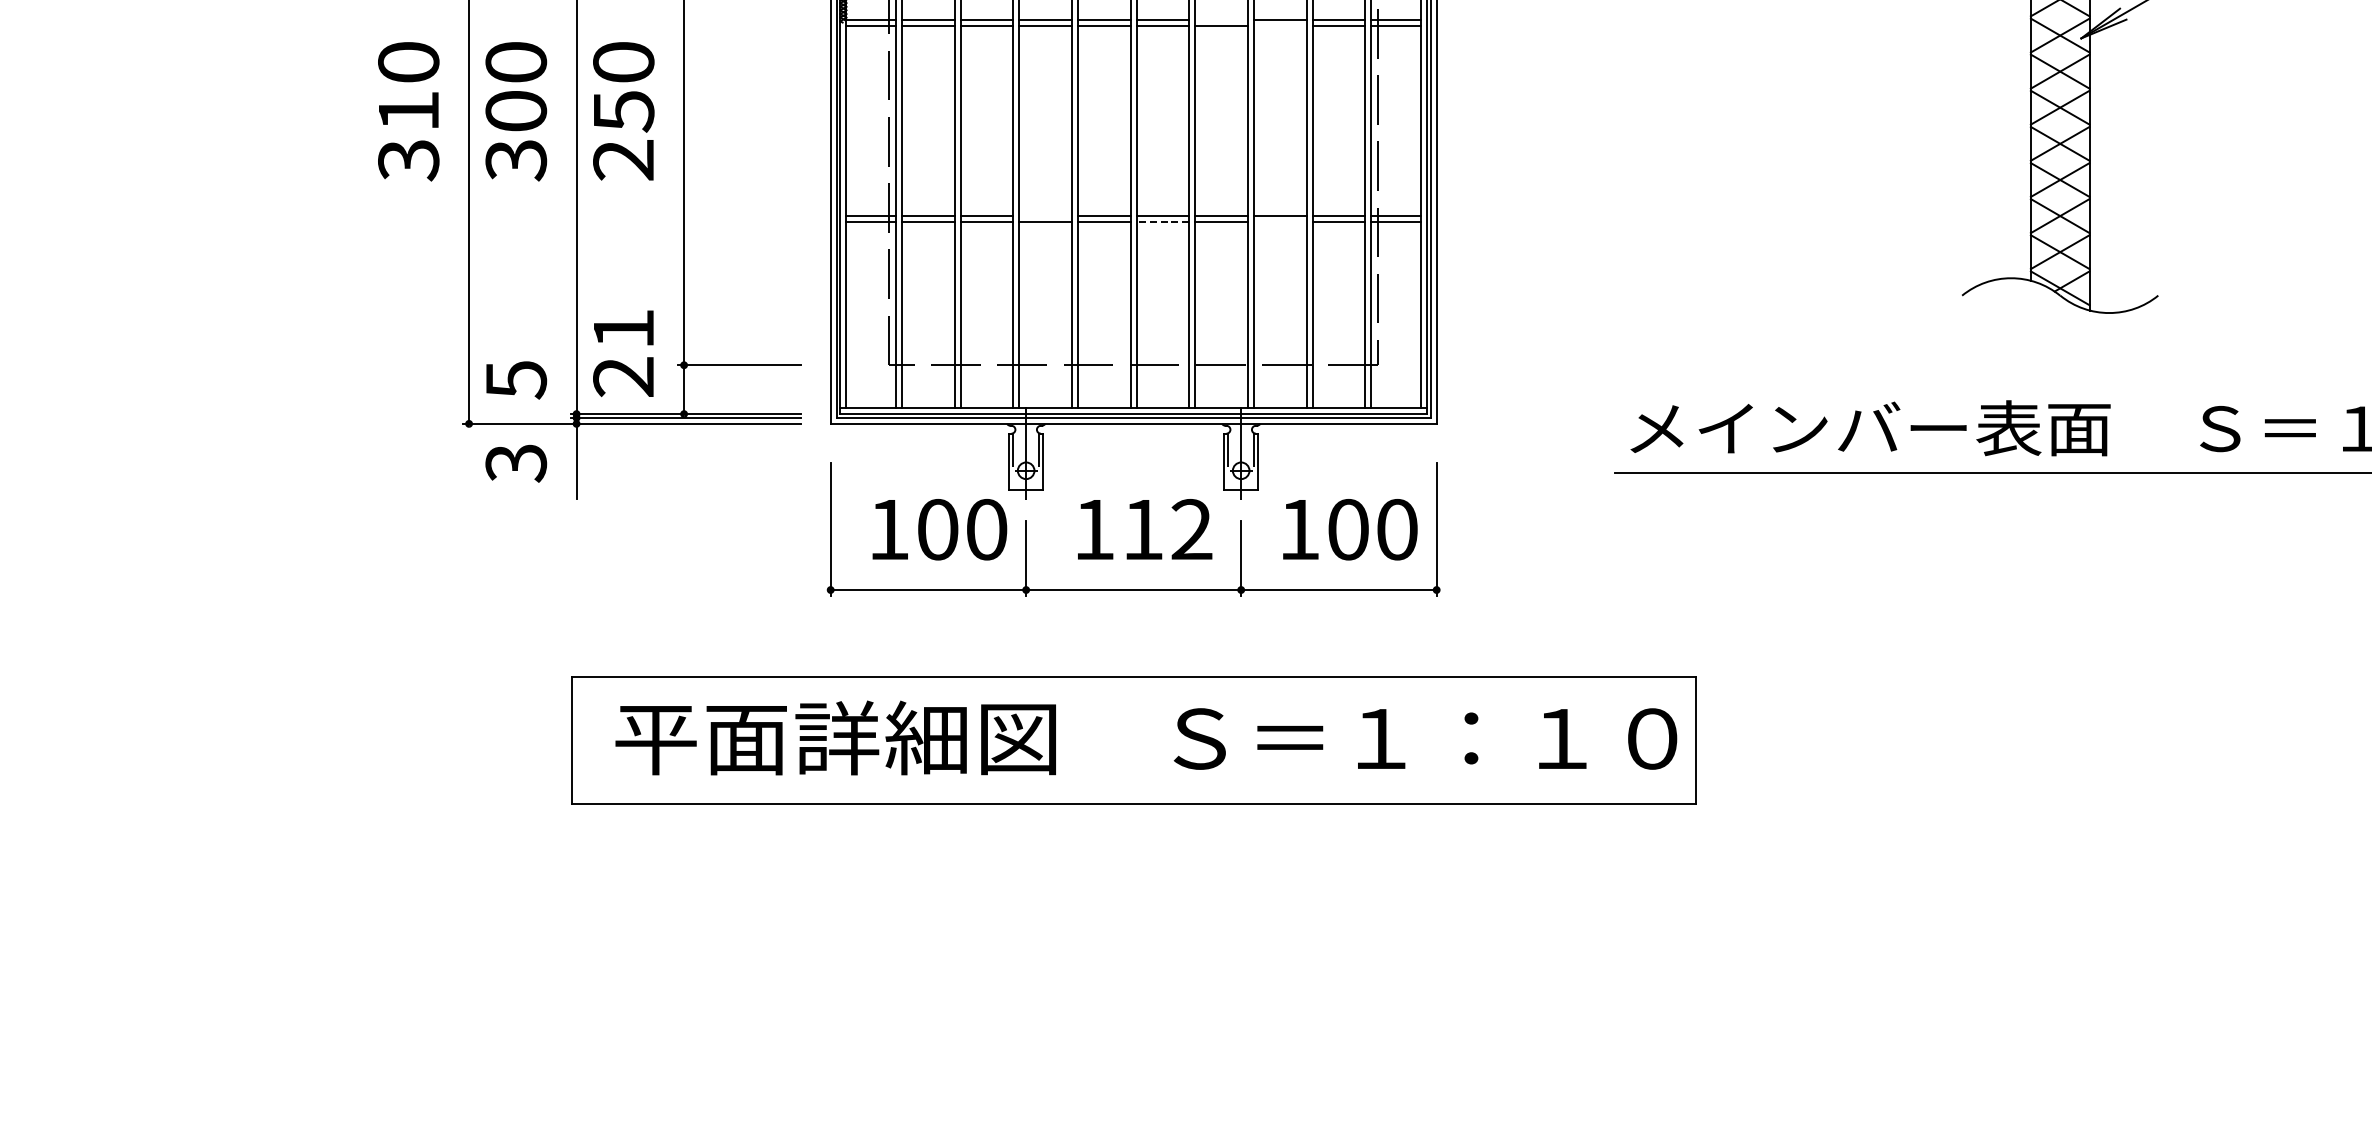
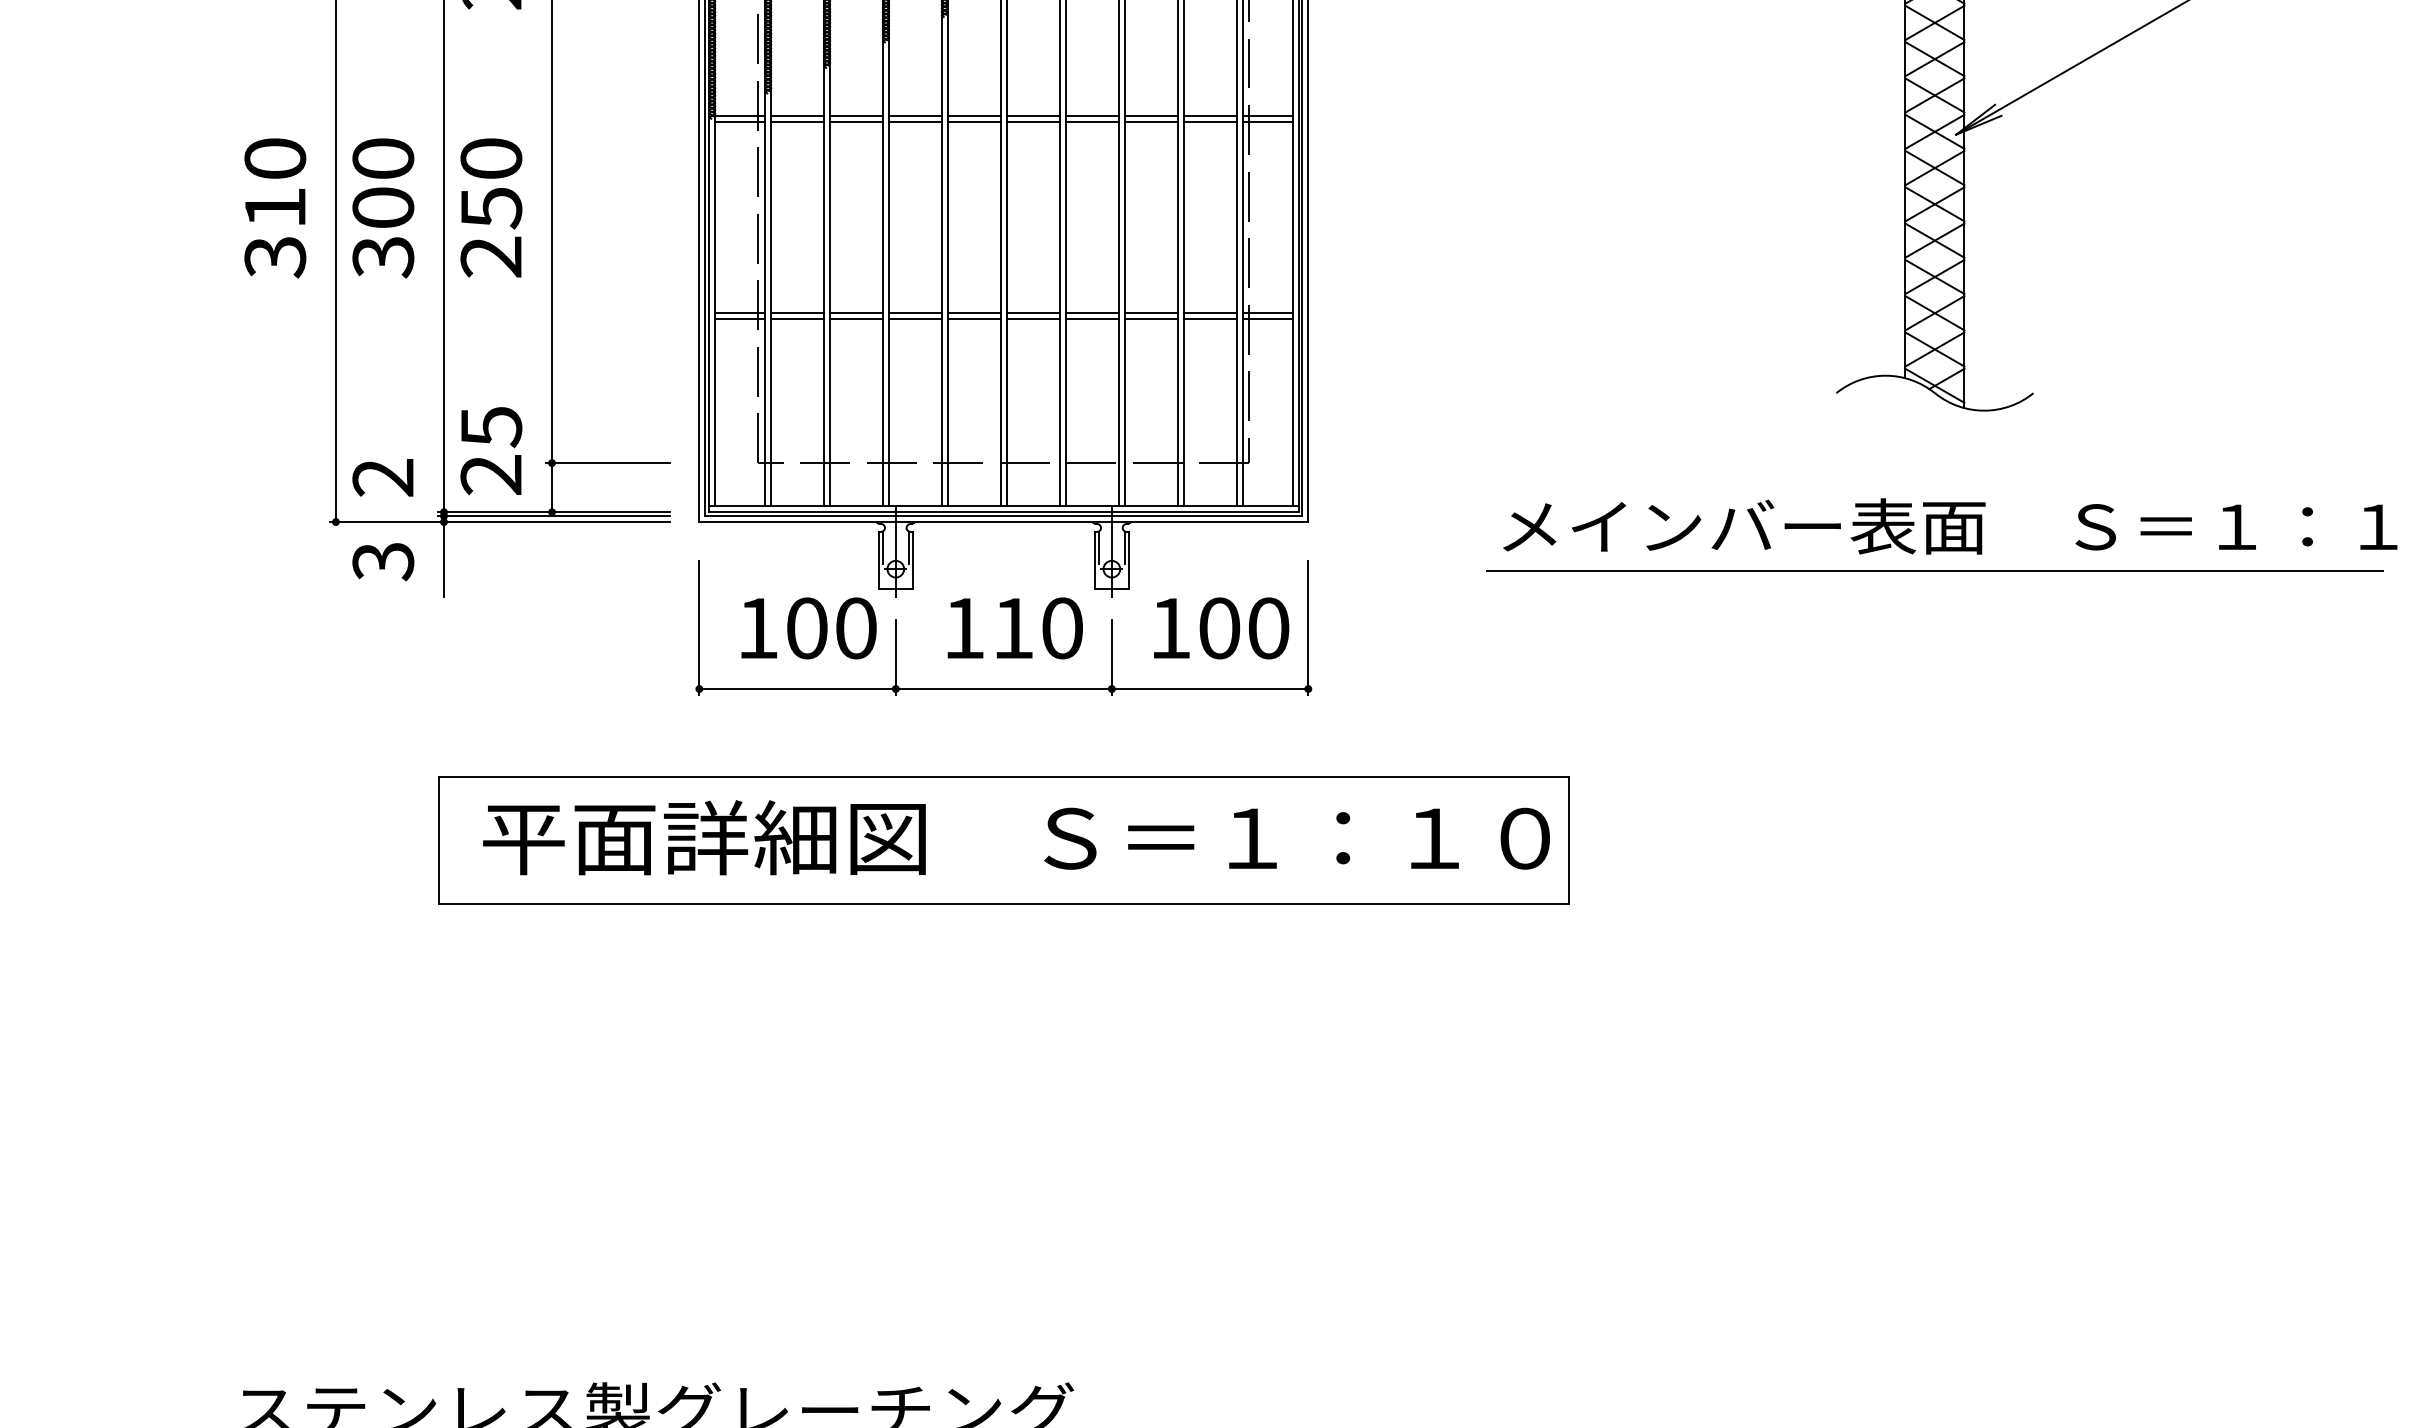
line: (1220, 20) -> (1091, 116), added
line: (1279, 26) -> (1150, 122), added
line: (1044, 215) -> (914, 312), added
line: (1163, 221) -> (1033, 318), dashed -> solid
line: (1279, 221) -> (1150, 318), added
text: (623, 329) -> (491, 427), 21 -> 25
text: (516, 380) -> (383, 478), 5 -> 2
text: (1192, 529) -> (1062, 628), 112 -> 110

